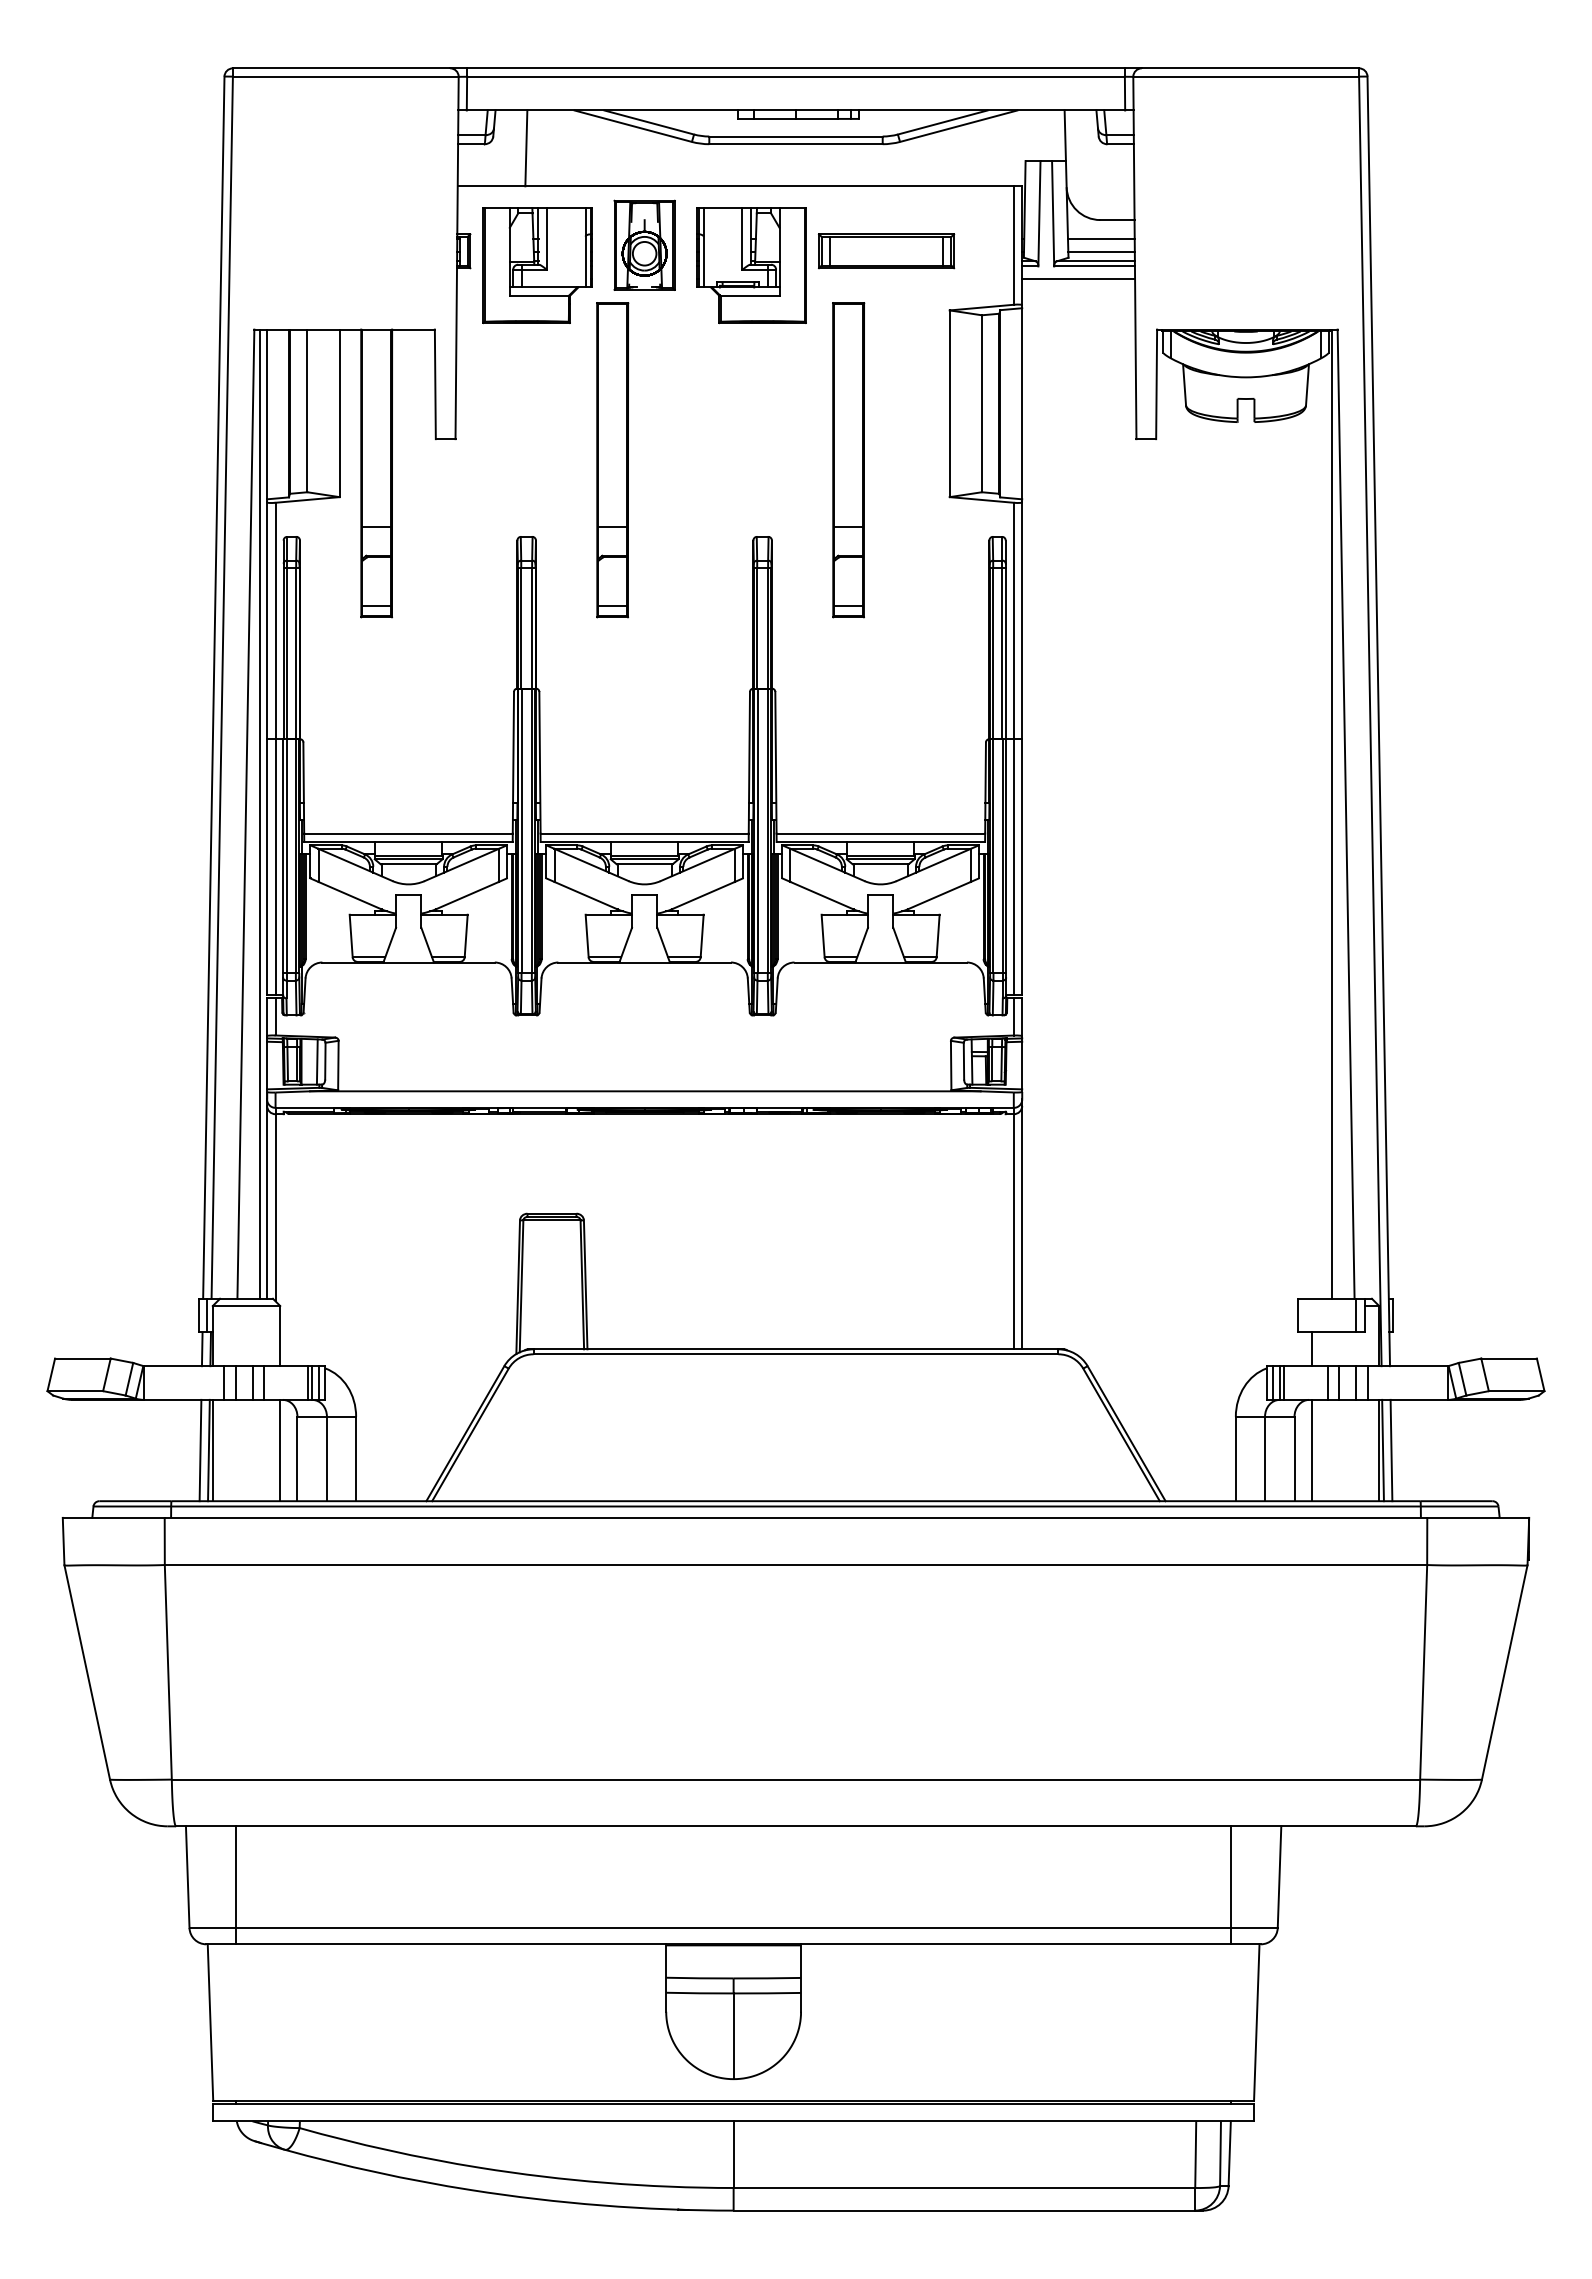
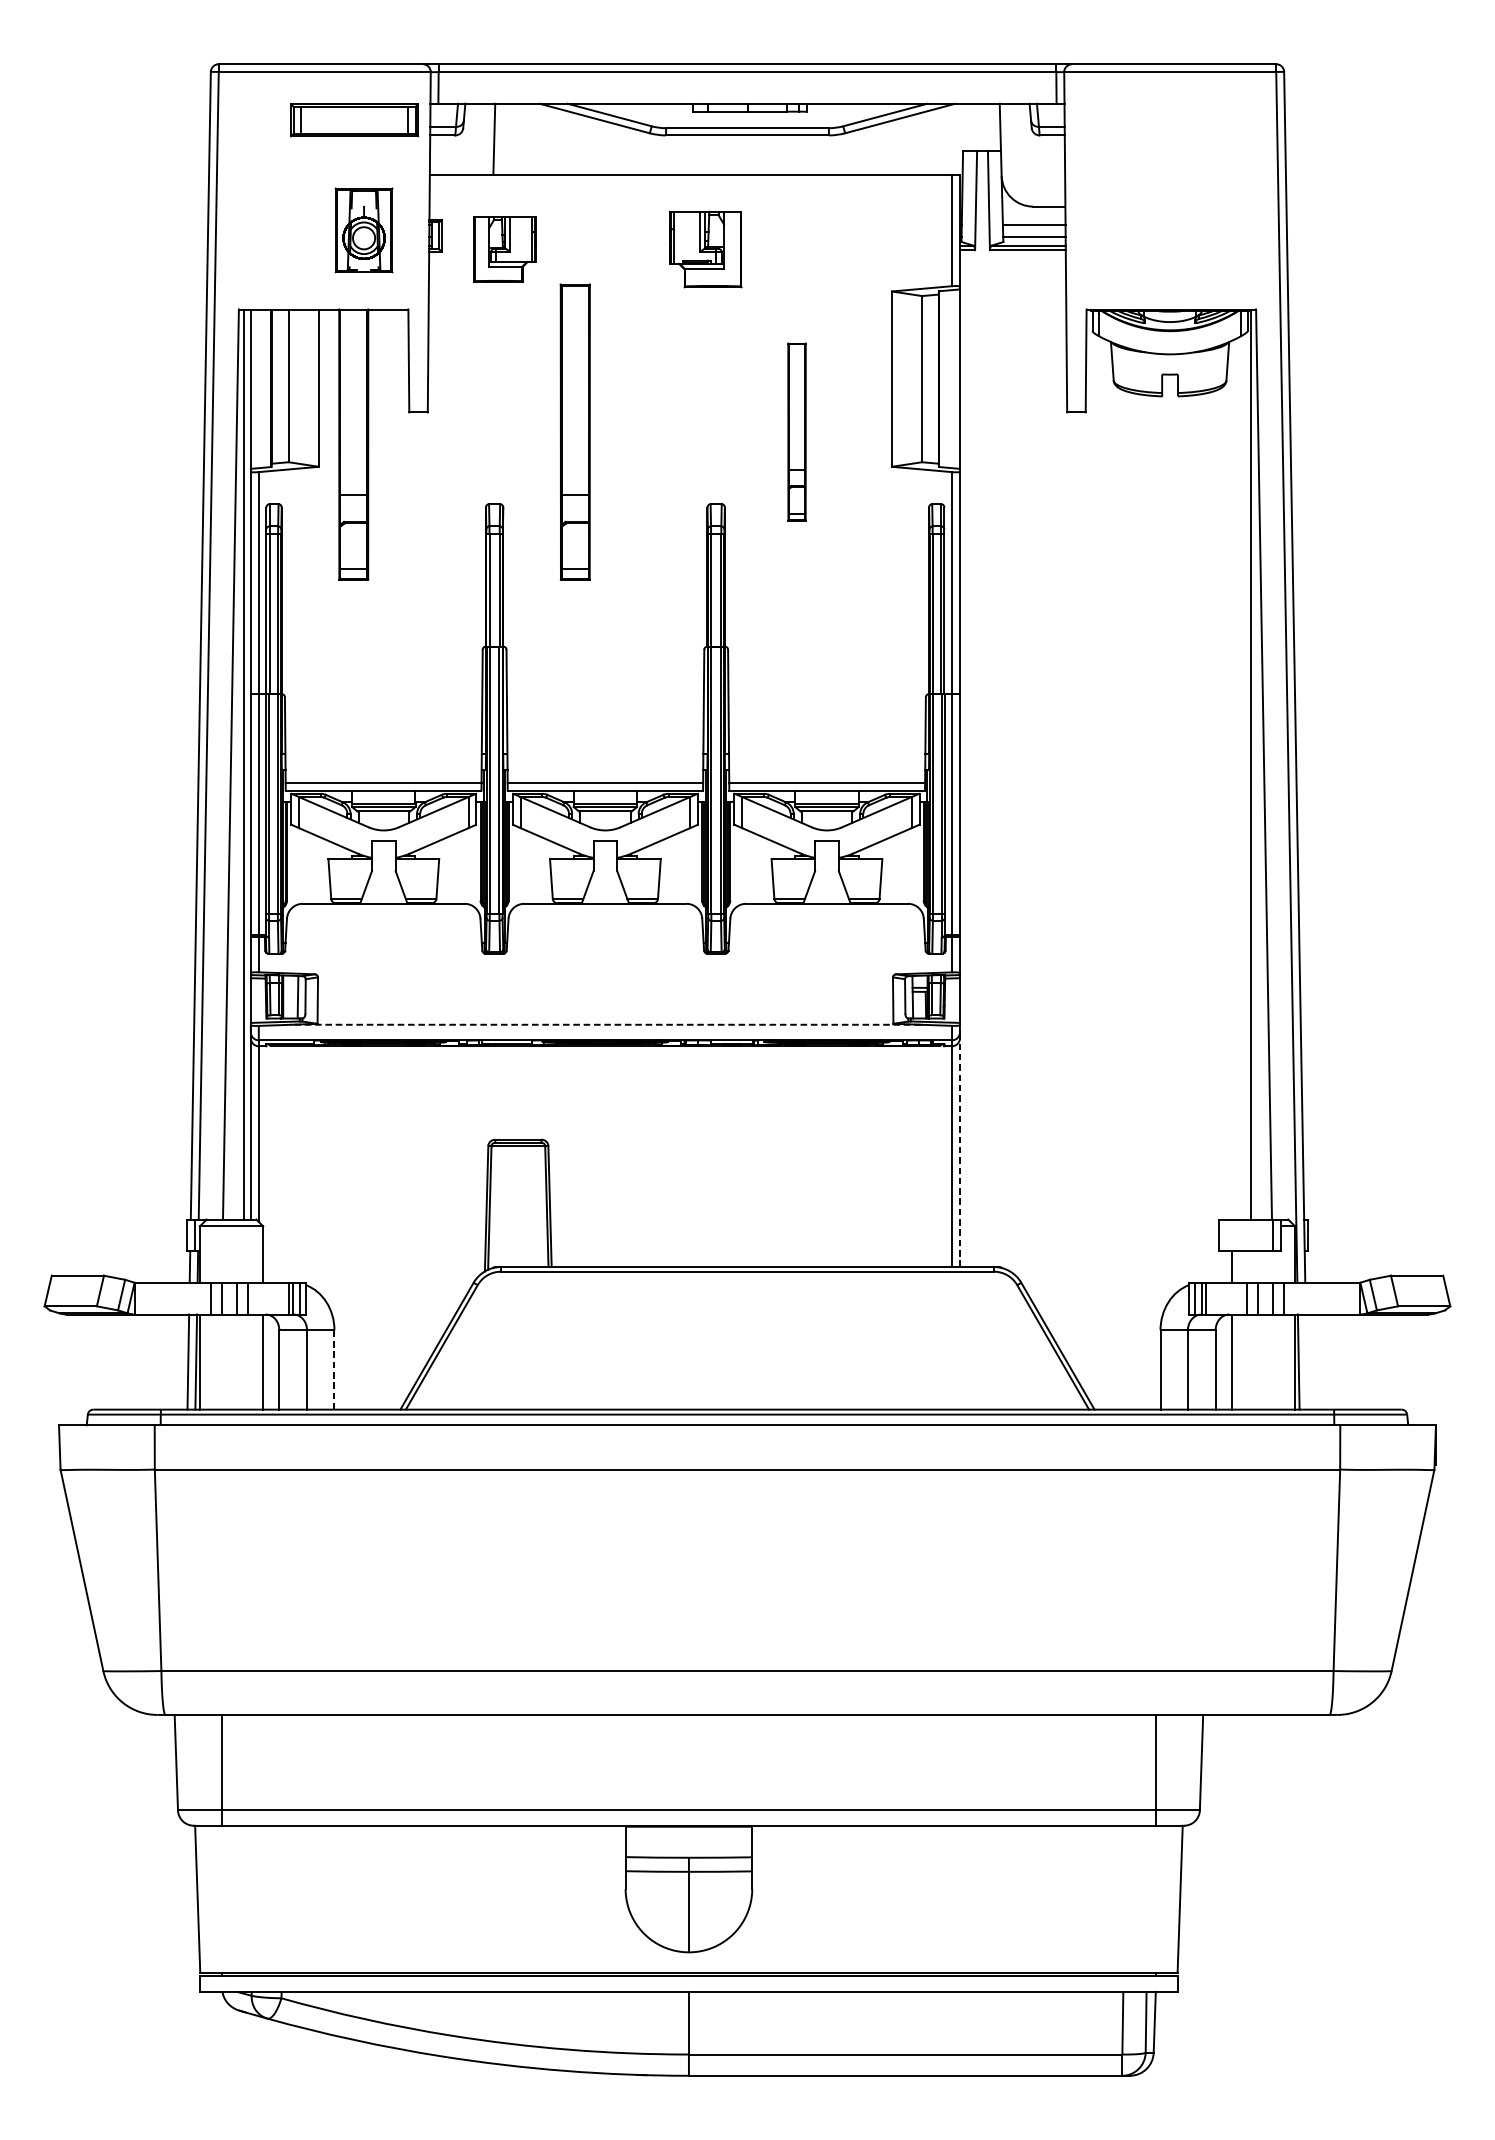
part: (644, 244) -> (363, 229), moved
part: (886, 251) -> (354, 120), moved
part: (537, 265) -> (504, 249), size x0.6
part: (751, 265) -> (705, 249), size x0.7
line: (1078, 279) -> (1012, 262), removed
part: (848, 460) -> (796, 432), size x0.6
line: (644, 1091) -> (605, 1024), solid -> dashed
line: (1022, 1227) -> (960, 1152), solid -> dashed
line: (1391, 1450) -> (1306, 1362), removed
line: (356, 1458) -> (334, 1369), solid -> dashed

